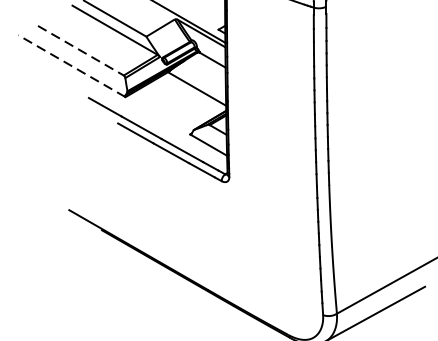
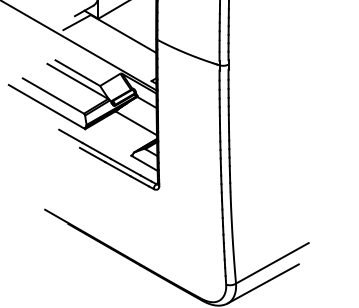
line: (81, 51) -> (53, 96), dashed -> solid
line: (71, 65) -> (46, 106), dashed -> solid

